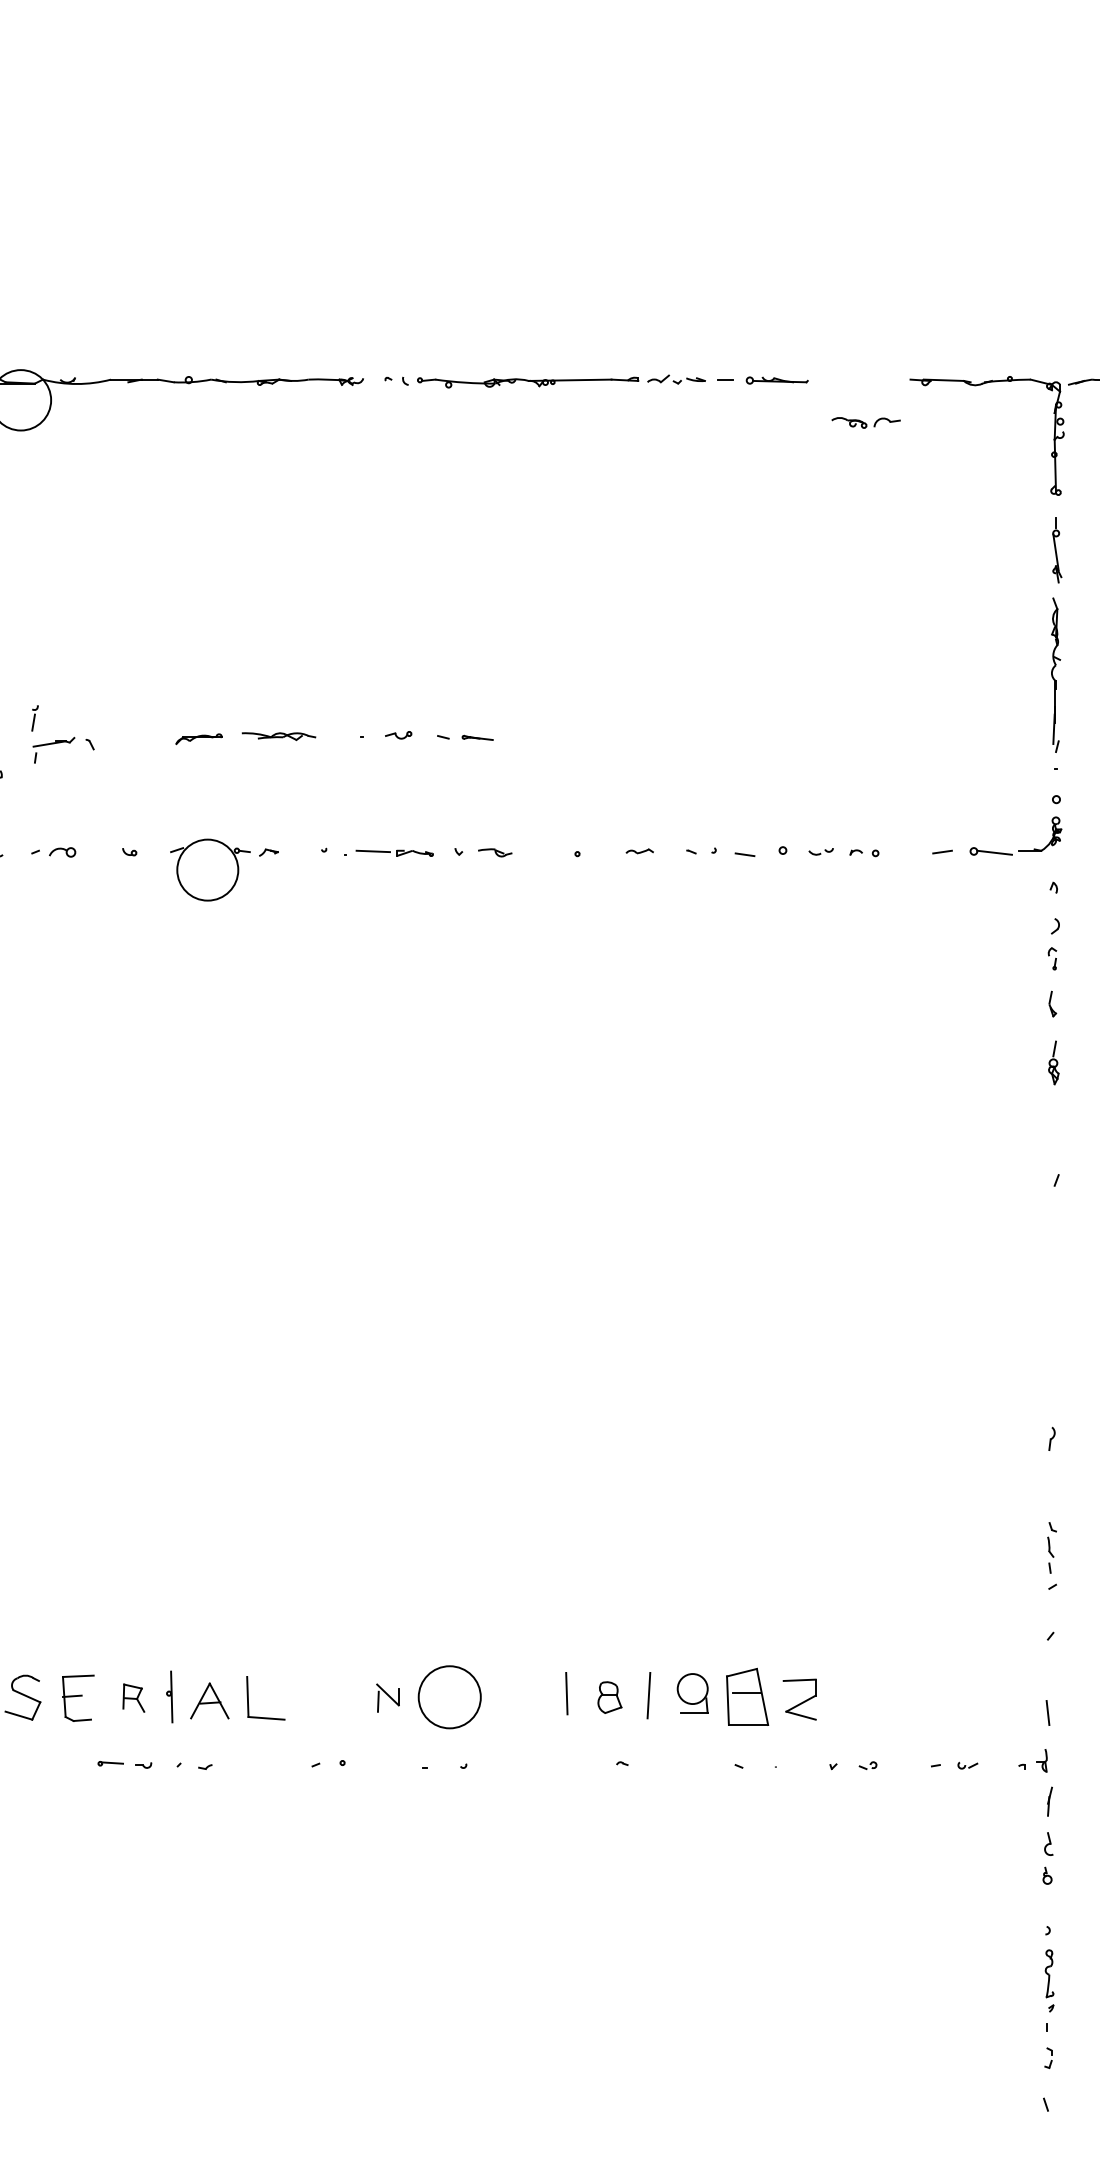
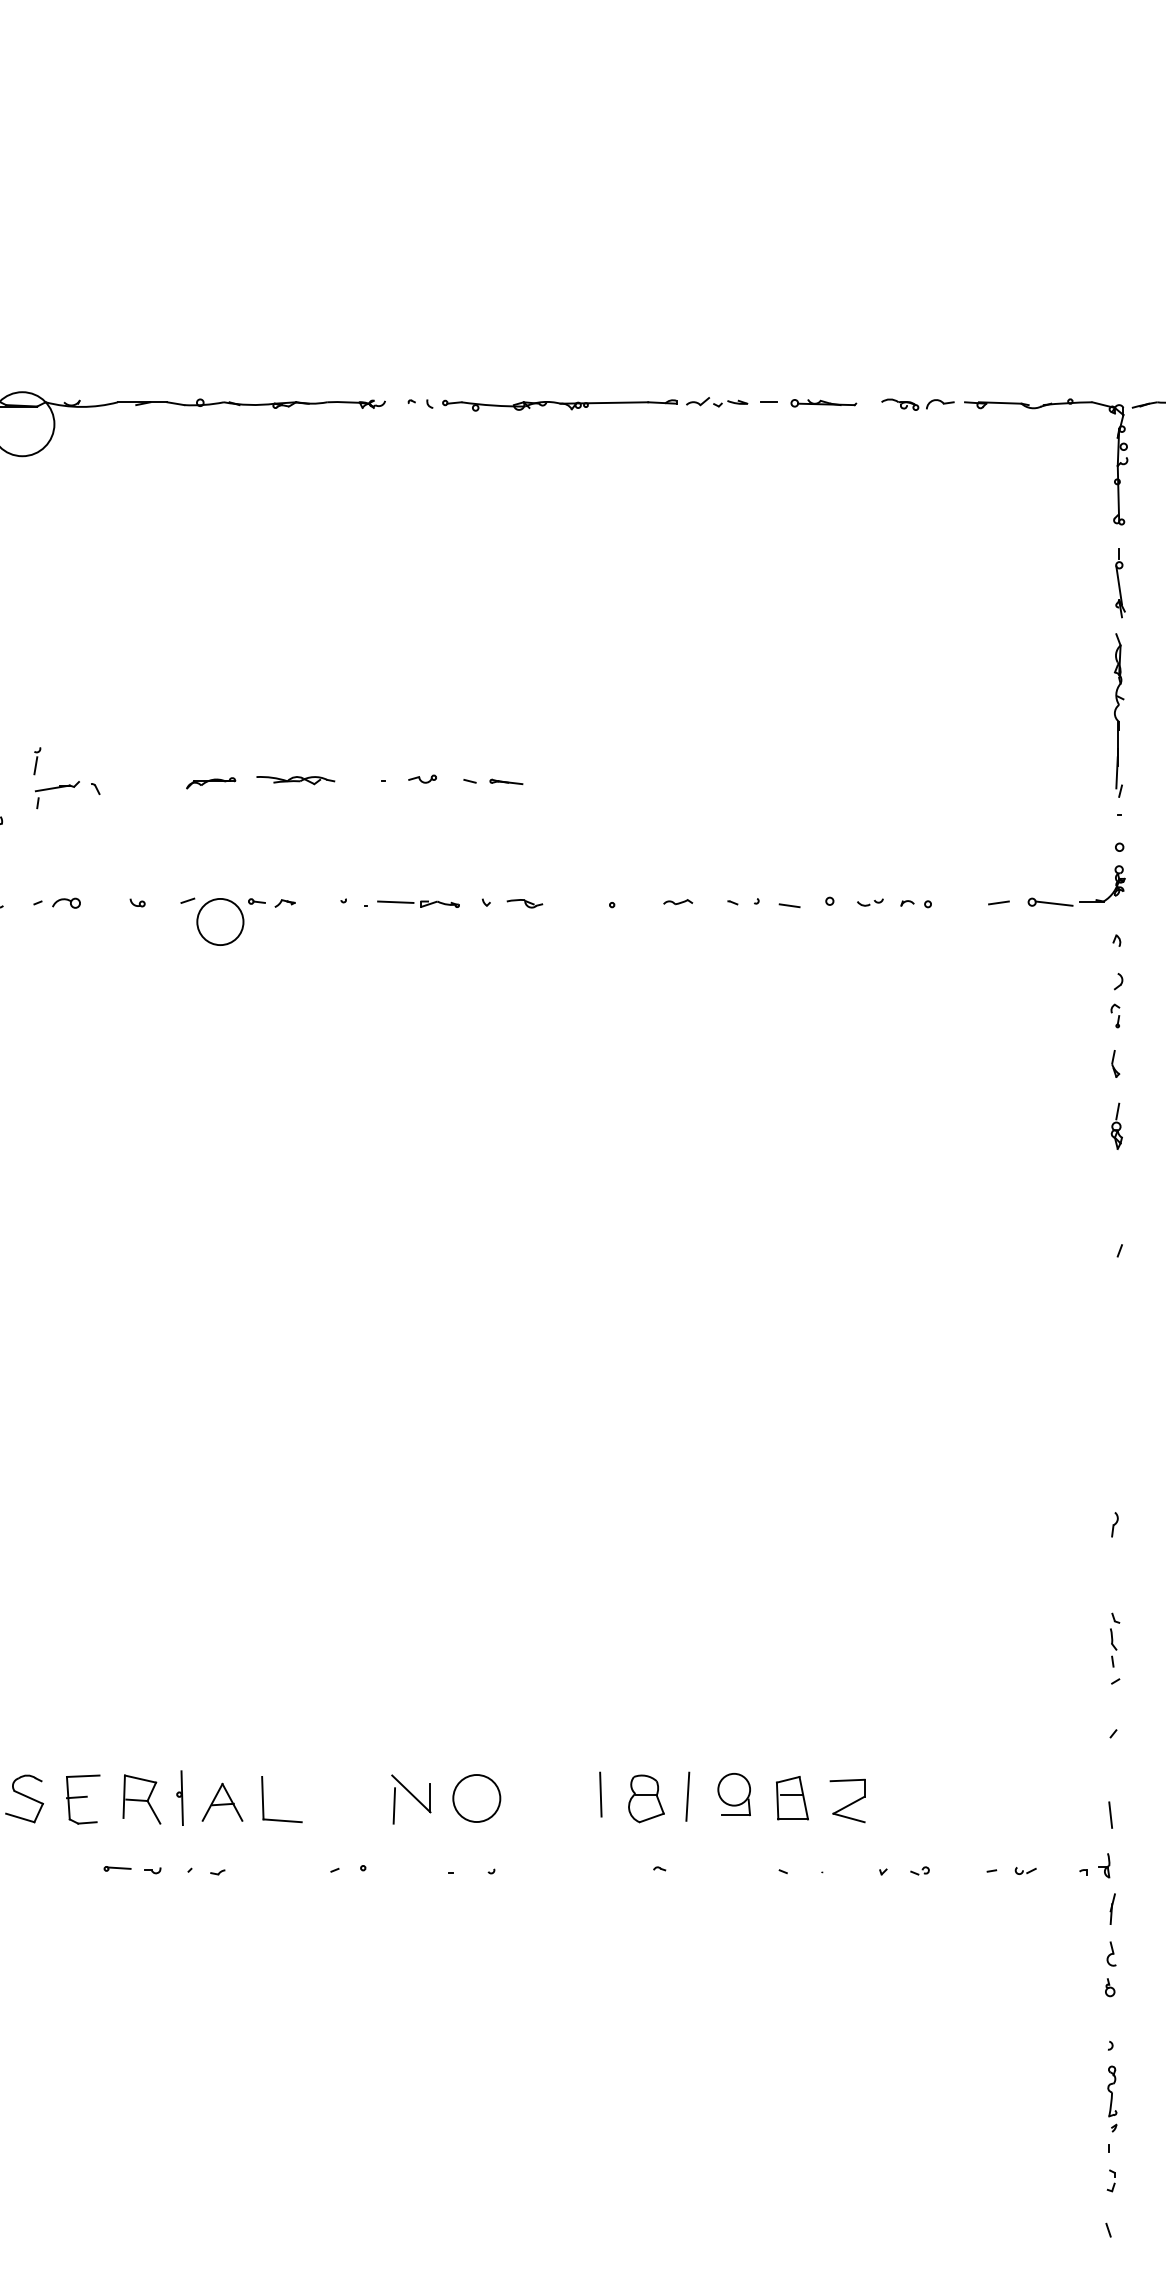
part: (865, 422) -> (917, 404), moved
circle: (207, 869) -> (220, 921), size x0.71
part: (747, 1696) -> (792, 1797), size x0.71
part: (133, 1697) -> (141, 1798), size x1.67
part: (387, 1697) -> (410, 1798), size x1.67
circle: (449, 1697) -> (476, 1798), size x0.71
part: (609, 1697) -> (646, 1798), size x1.43

